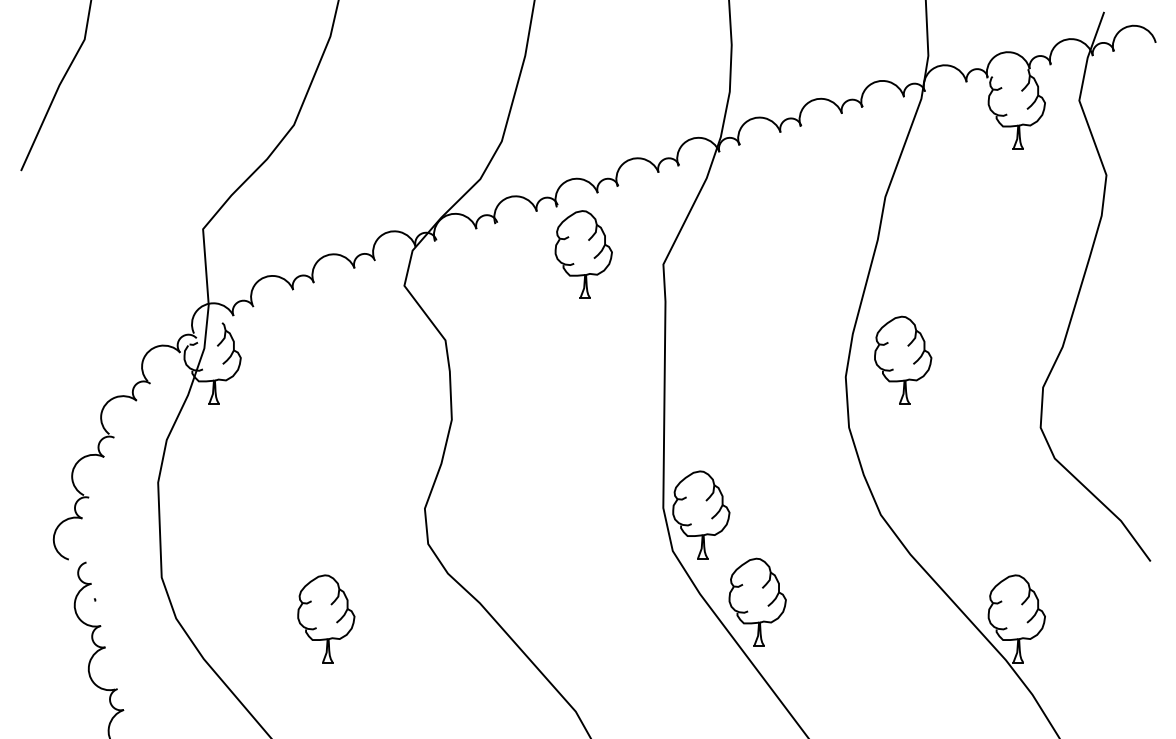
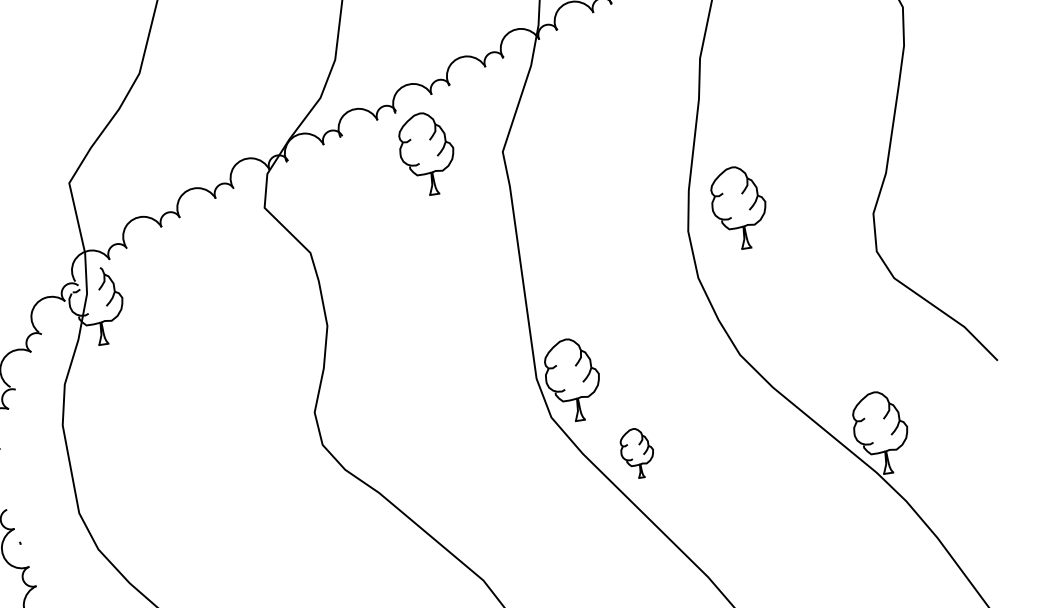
part: (757, 601) -> (637, 452), size x0.6
part: (326, 618) -> (238, 528), removed

